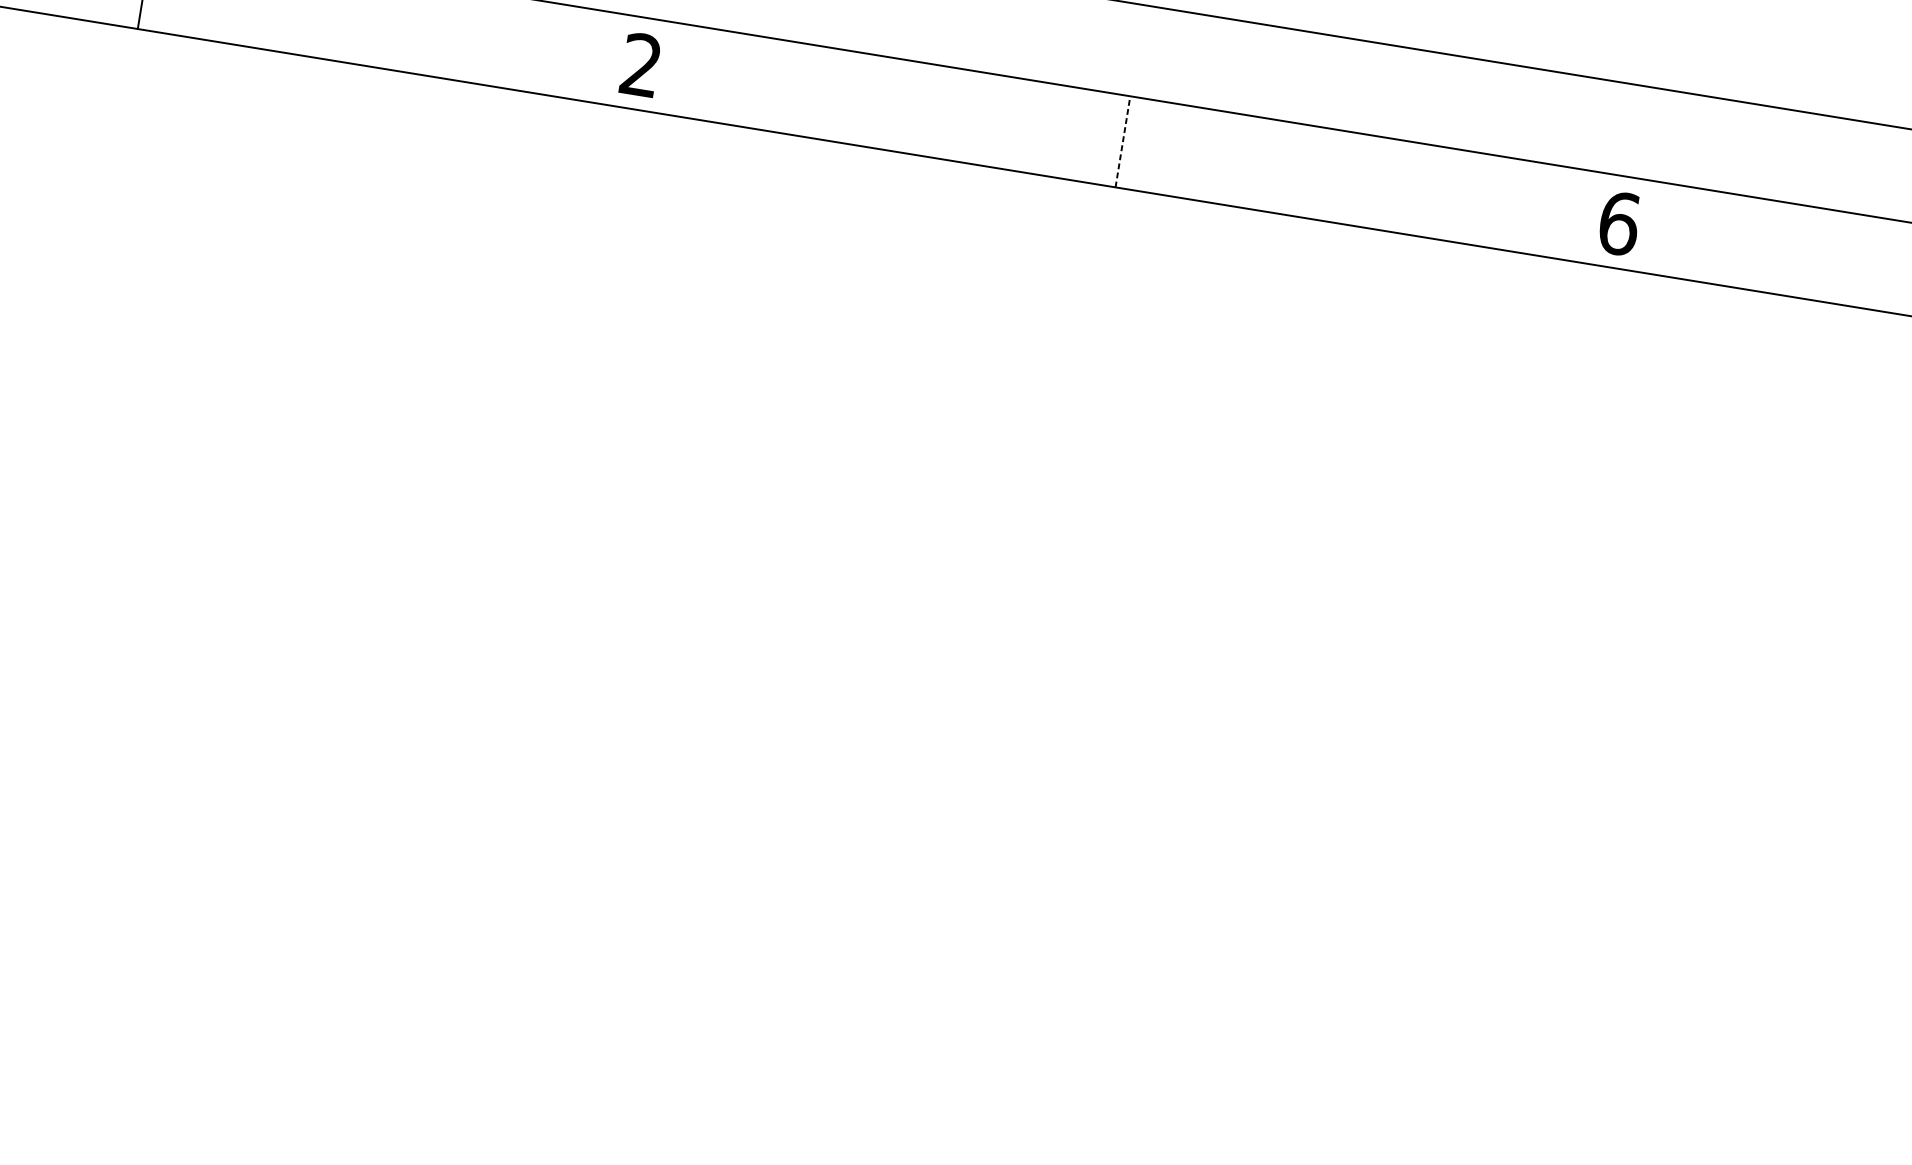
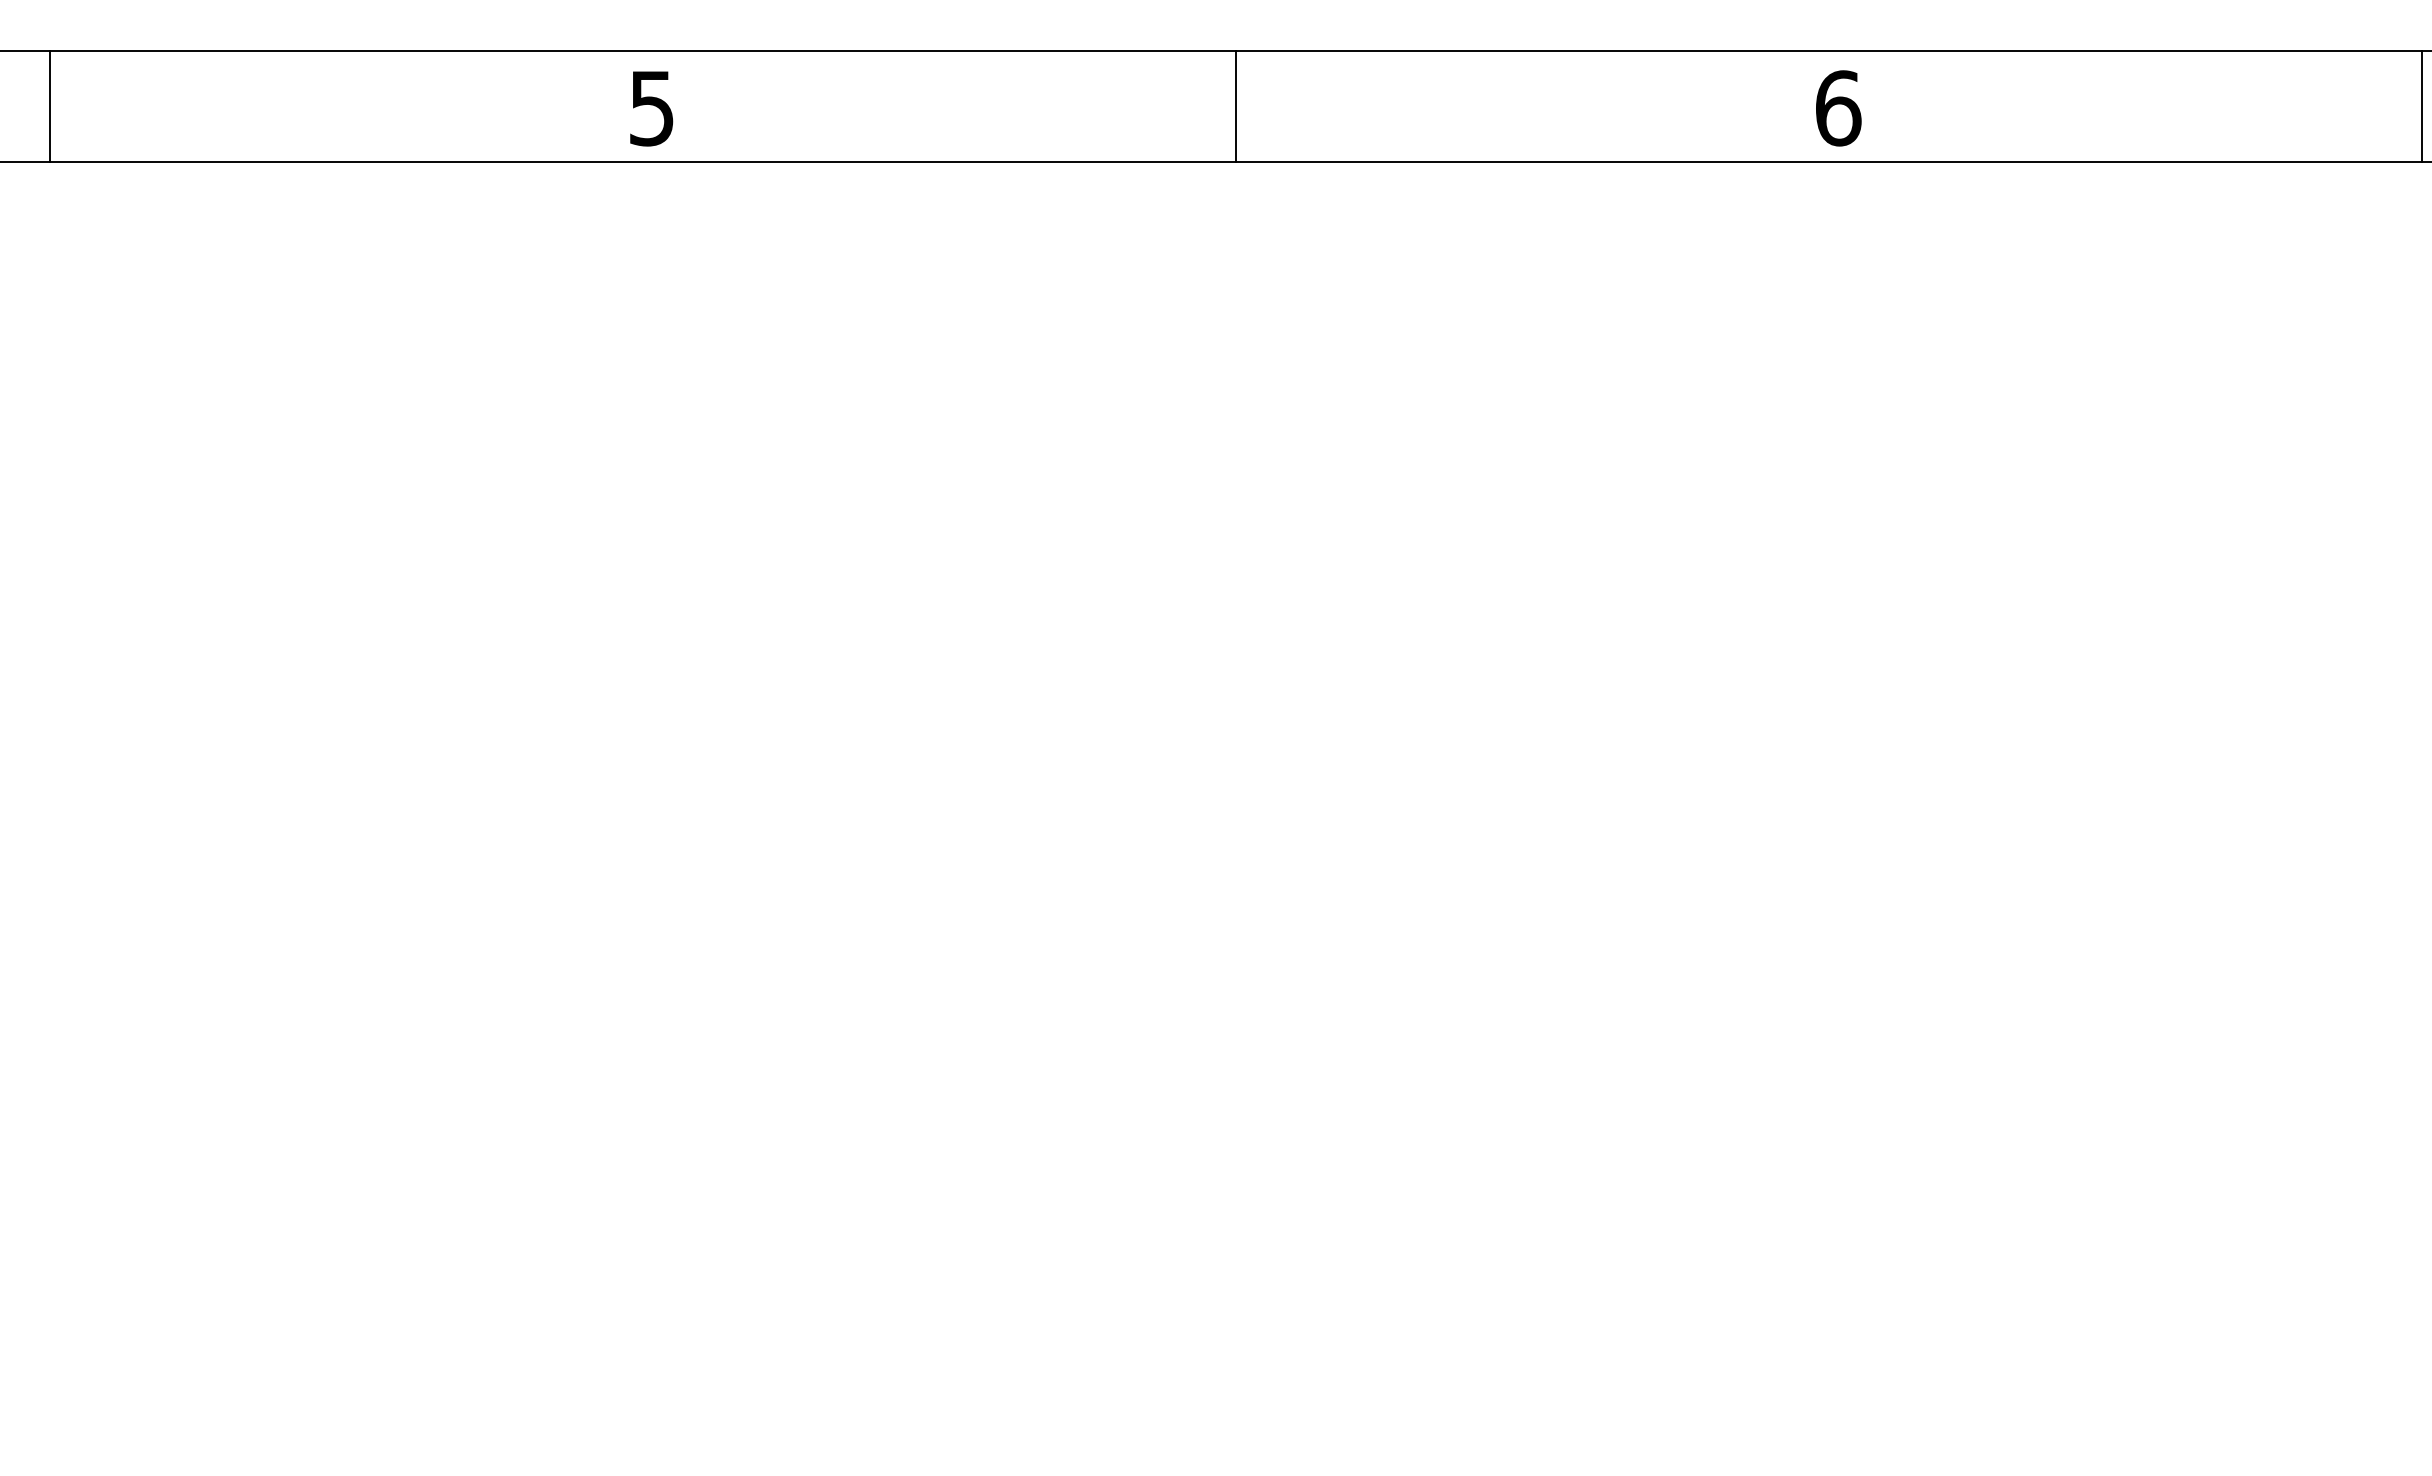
text: (640, 65) -> (651, 108), 2 -> 5
line: (1122, 141) -> (1235, 106), dashed -> solid

